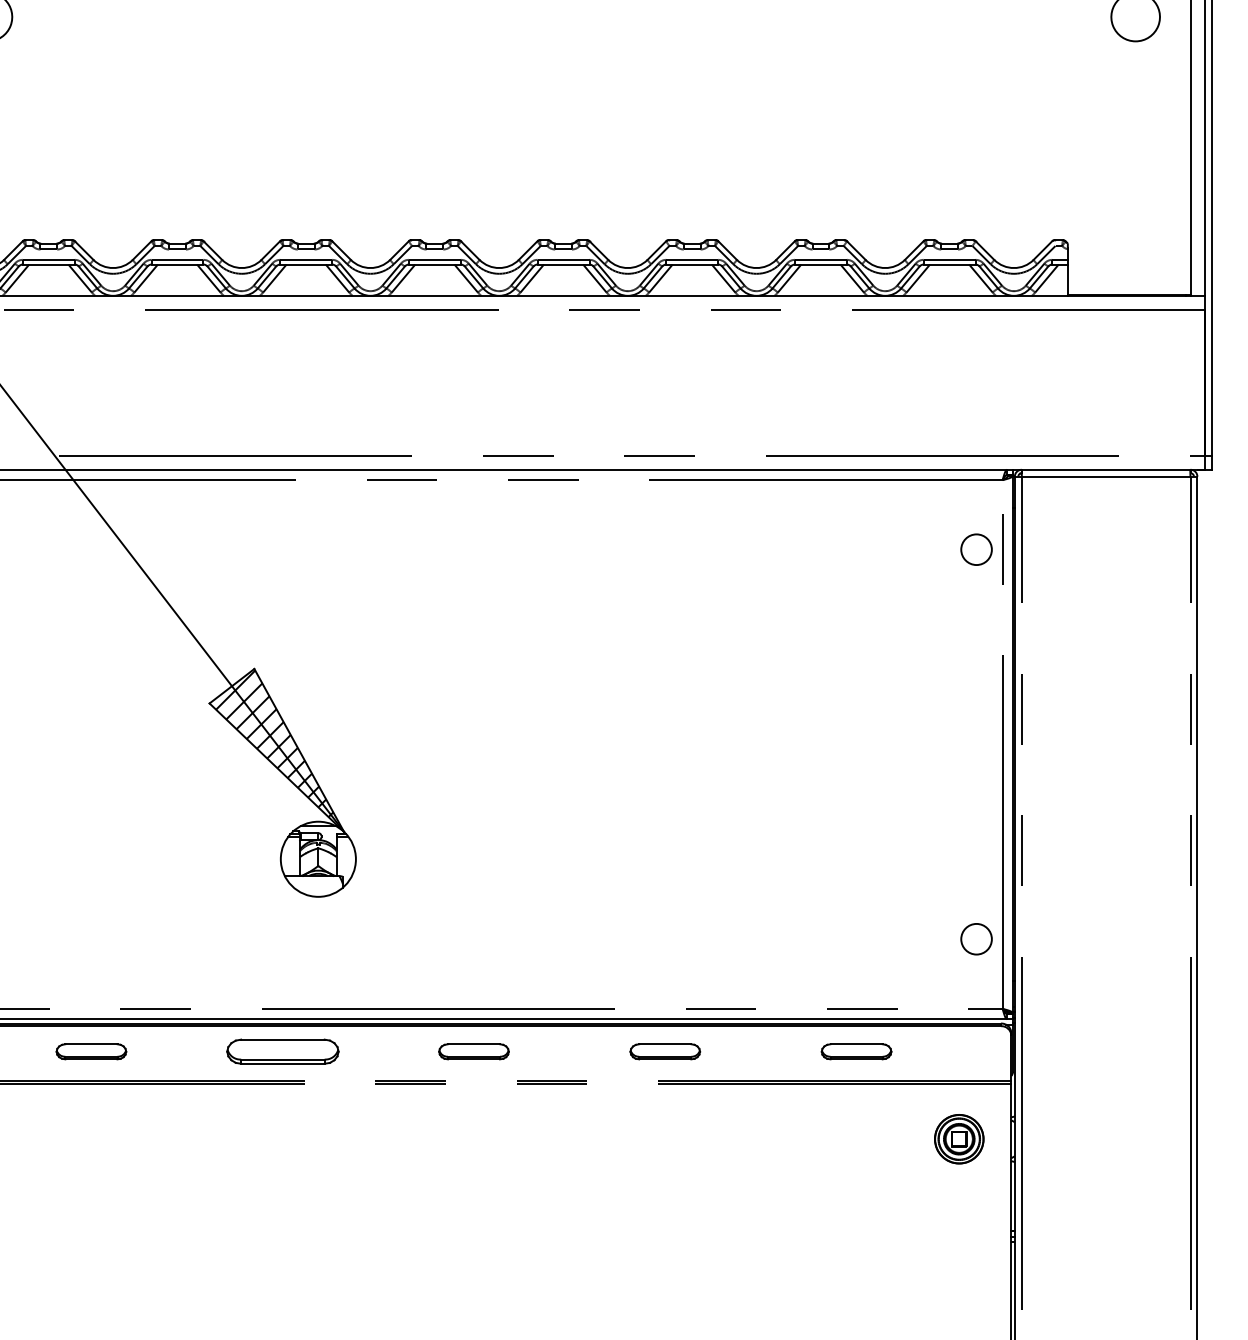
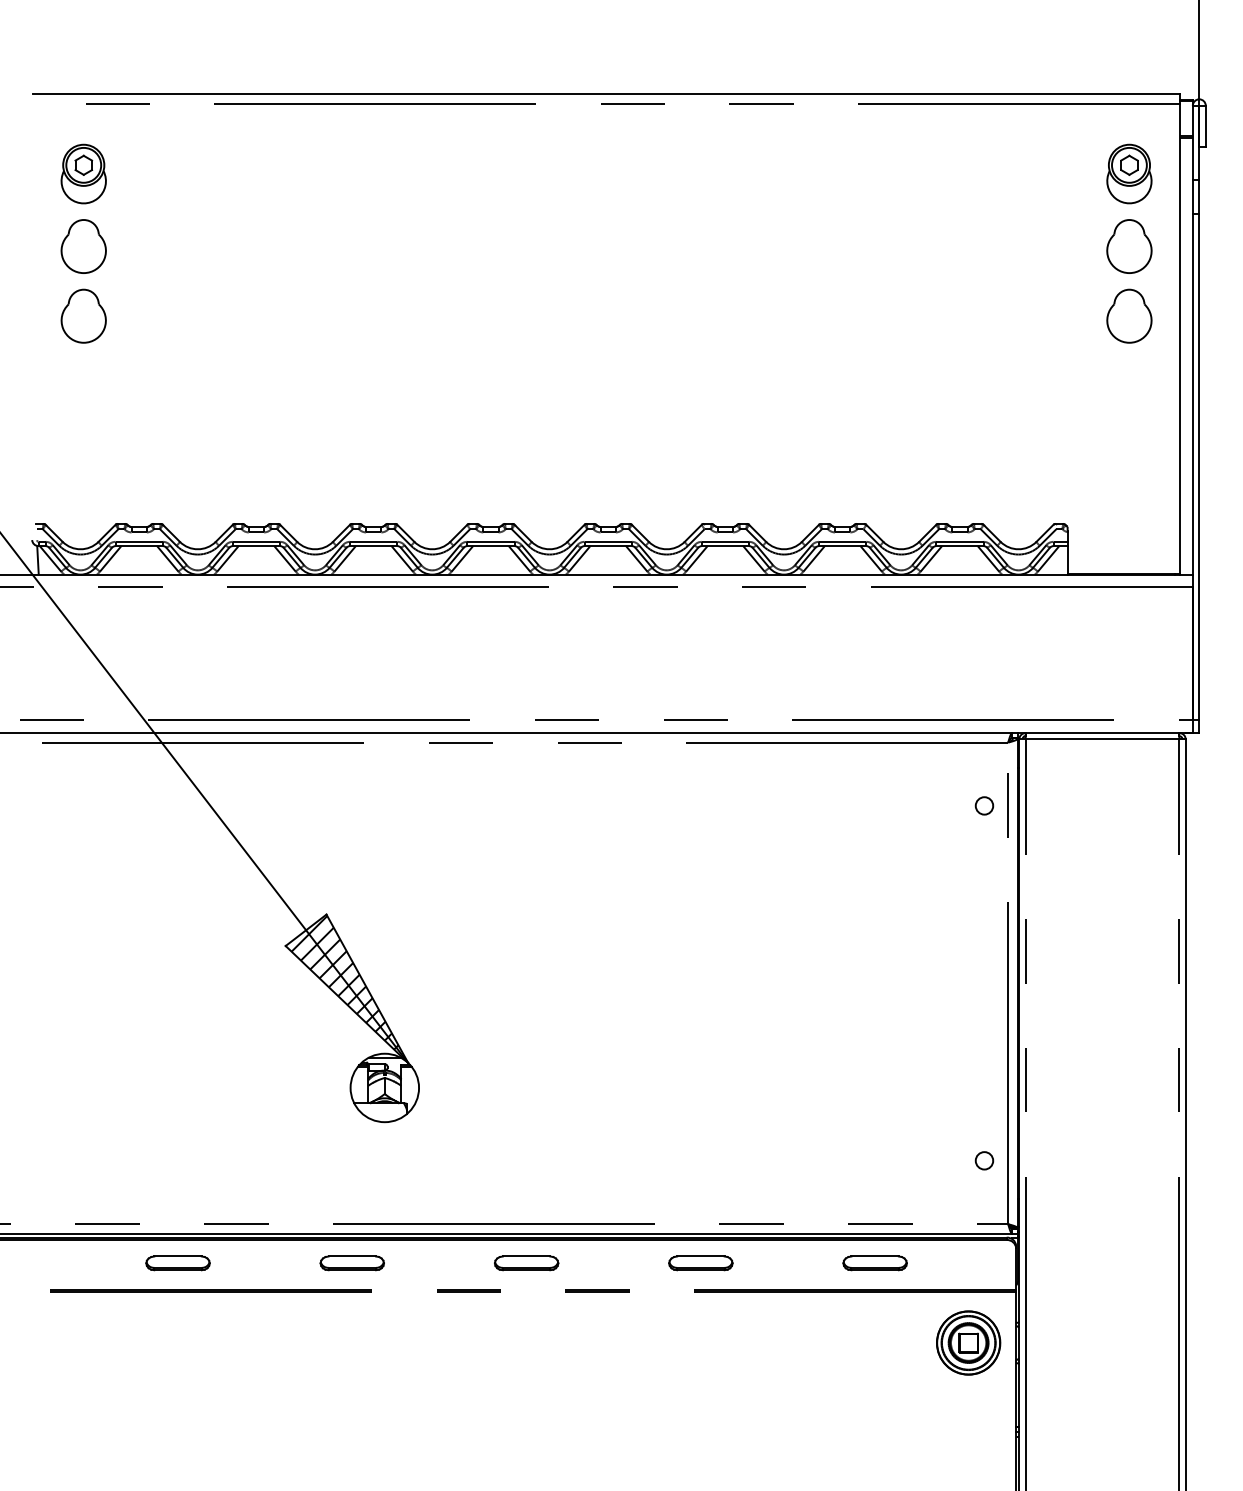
circle: (976, 549) -> (984, 805), size x0.62
circle: (976, 938) -> (984, 1160), size x0.62
part: (281, 1051) -> (351, 1263), size x0.62
part: (959, 1138) -> (968, 1342), size x1.43

